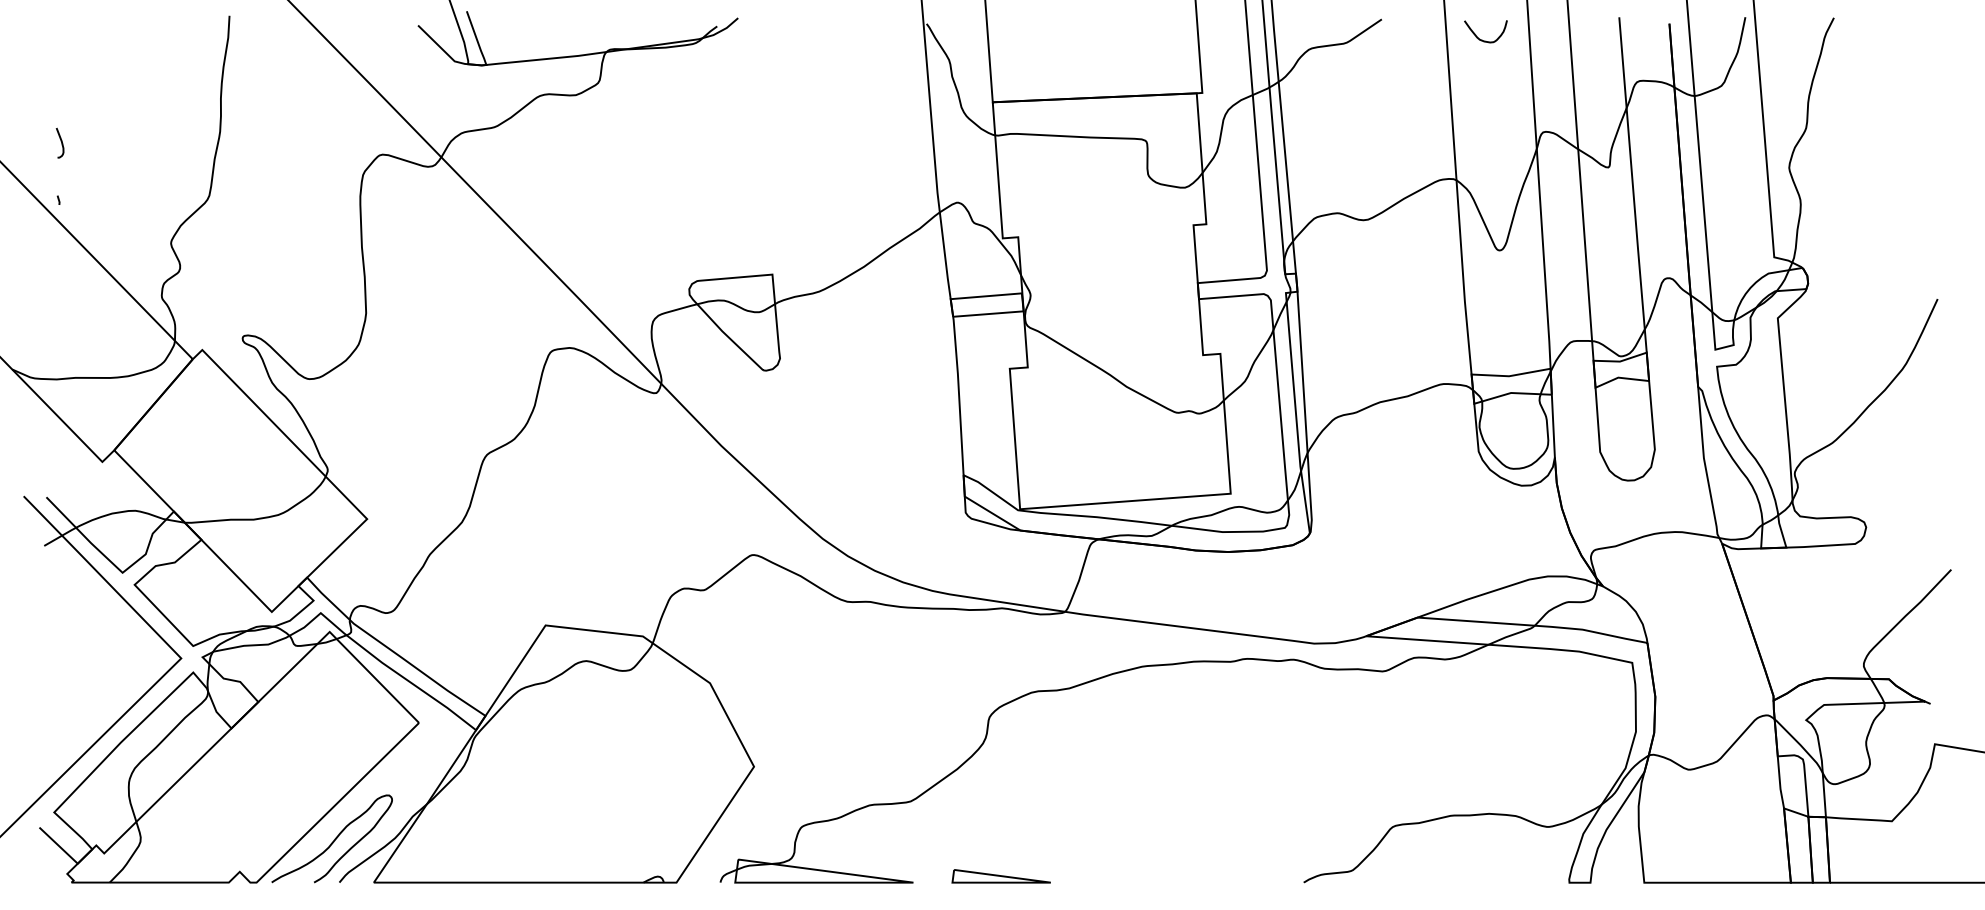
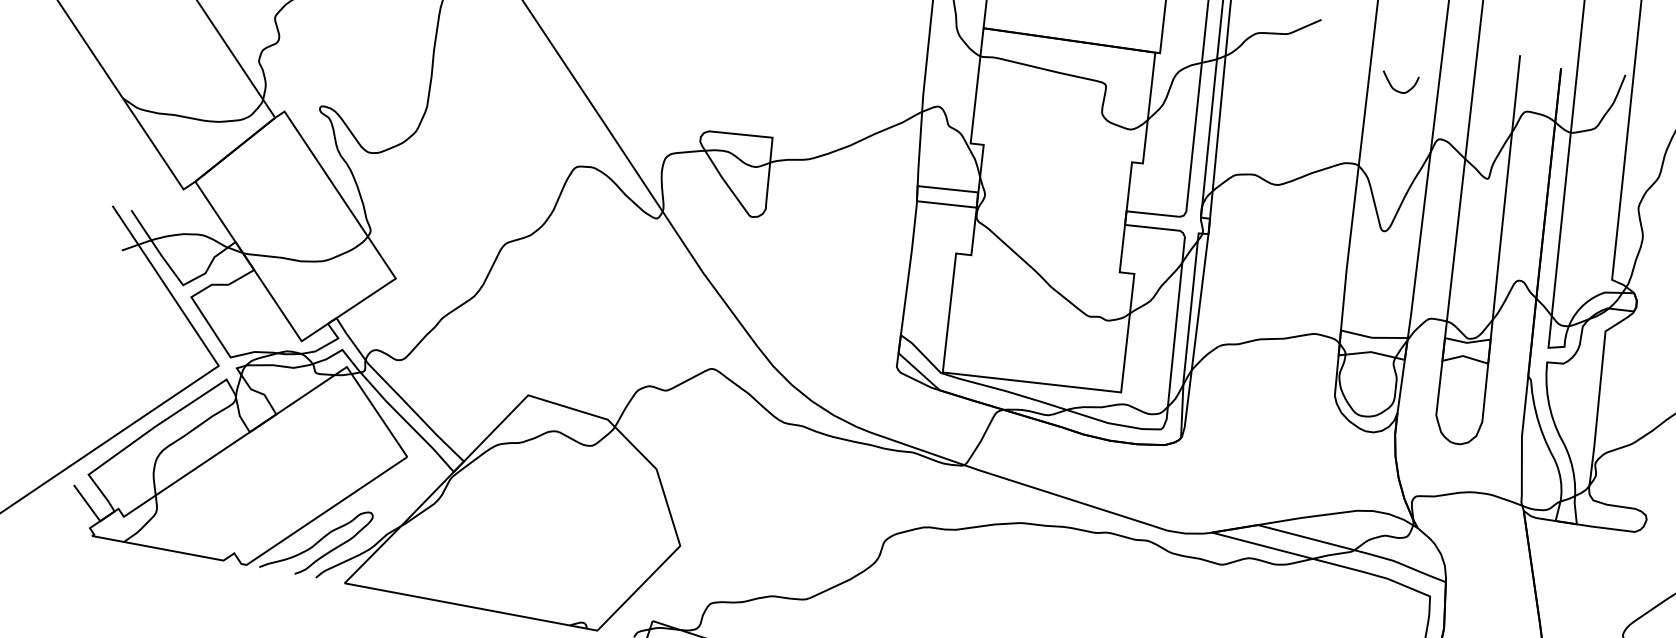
curve: (1482, 39) -> (1395, 89), moved

